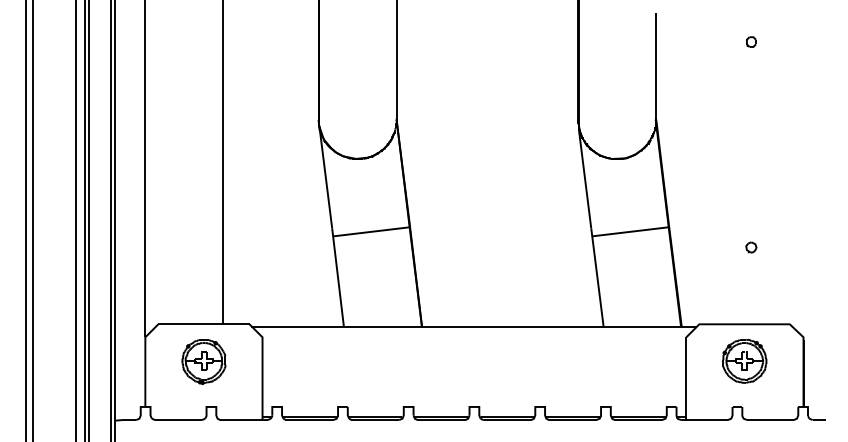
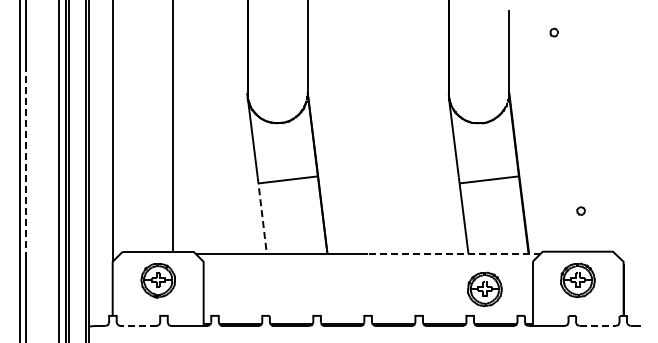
part: (750, 41) -> (553, 32), moved
line: (33, 213) -> (25, 165), solid -> dashed
part: (750, 246) -> (580, 210), moved
line: (338, 278) -> (262, 216), solid -> dashed
line: (585, 326) -> (454, 253), solid -> dashed
part: (624, 373) -> (484, 289), added
line: (174, 419) -> (135, 325), solid -> dashed
line: (771, 419) -> (598, 325), solid -> dashed

